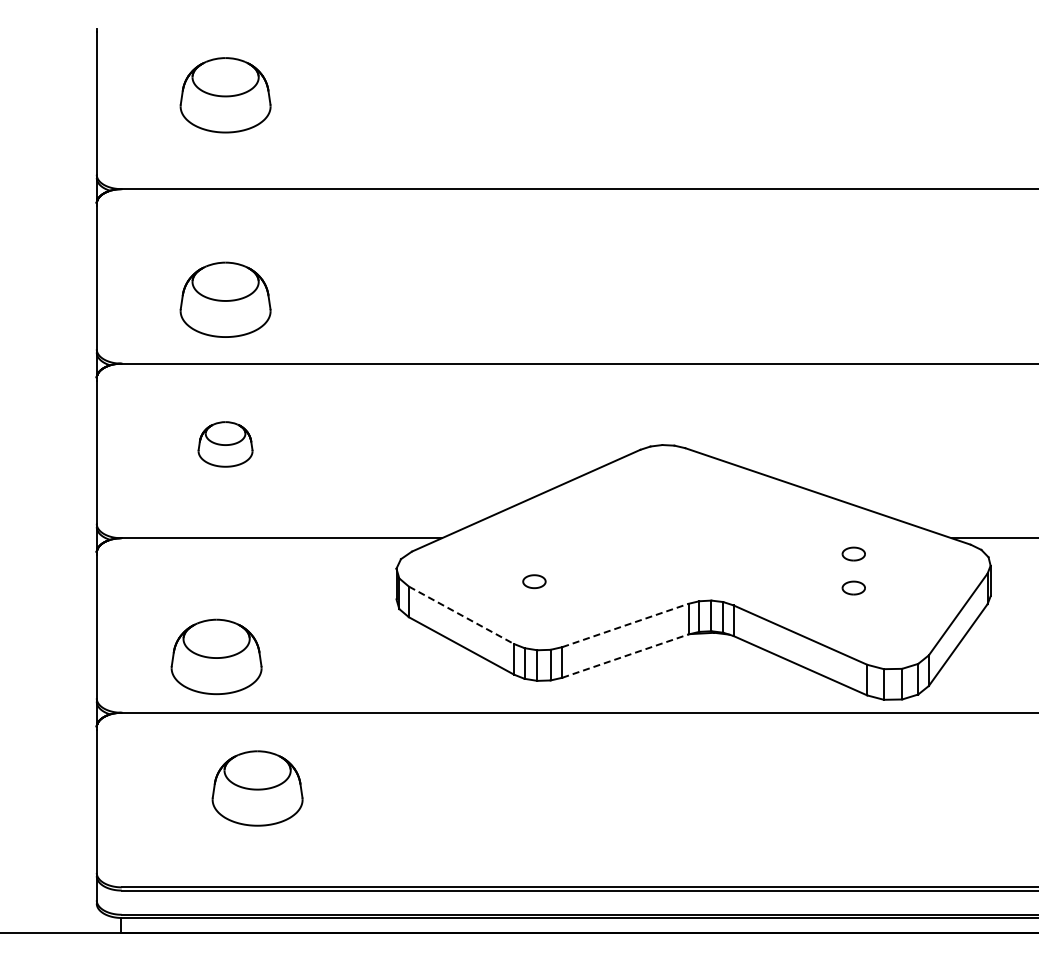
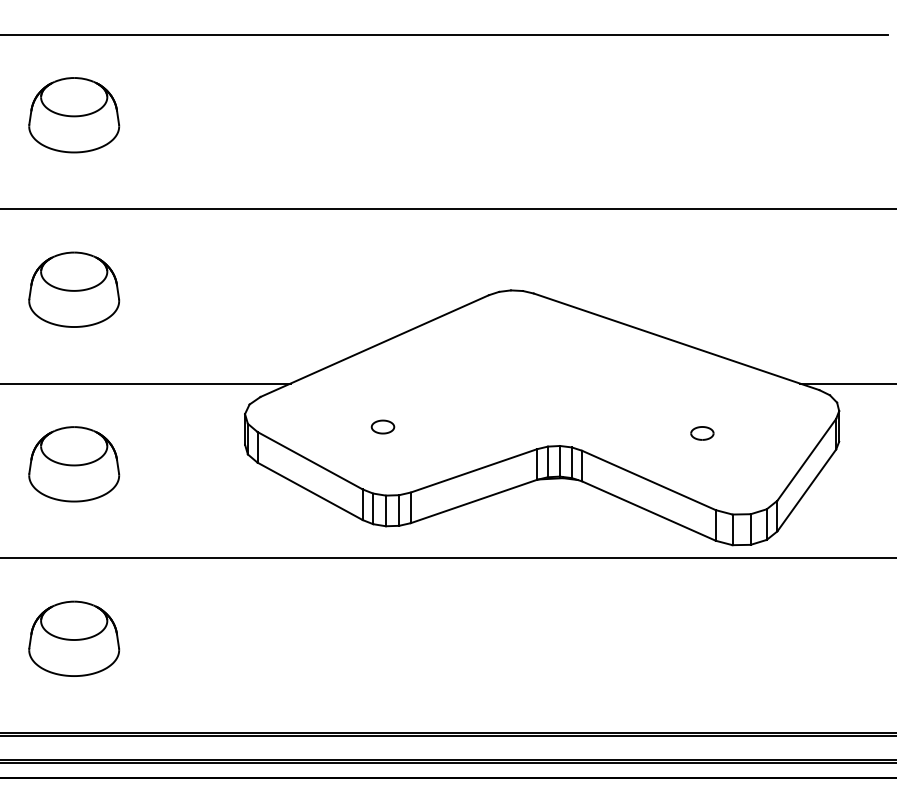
part: (225, 299) -> (74, 114), moved
part: (225, 444) -> (74, 289), size x1.67
part: (853, 553) -> (702, 398), removed
line: (461, 615) -> (310, 460), dashed -> solid
line: (625, 625) -> (474, 470), dashed -> solid
part: (216, 656) -> (74, 463), moved
line: (625, 656) -> (474, 501), dashed -> solid
part: (257, 788) -> (74, 638), moved

